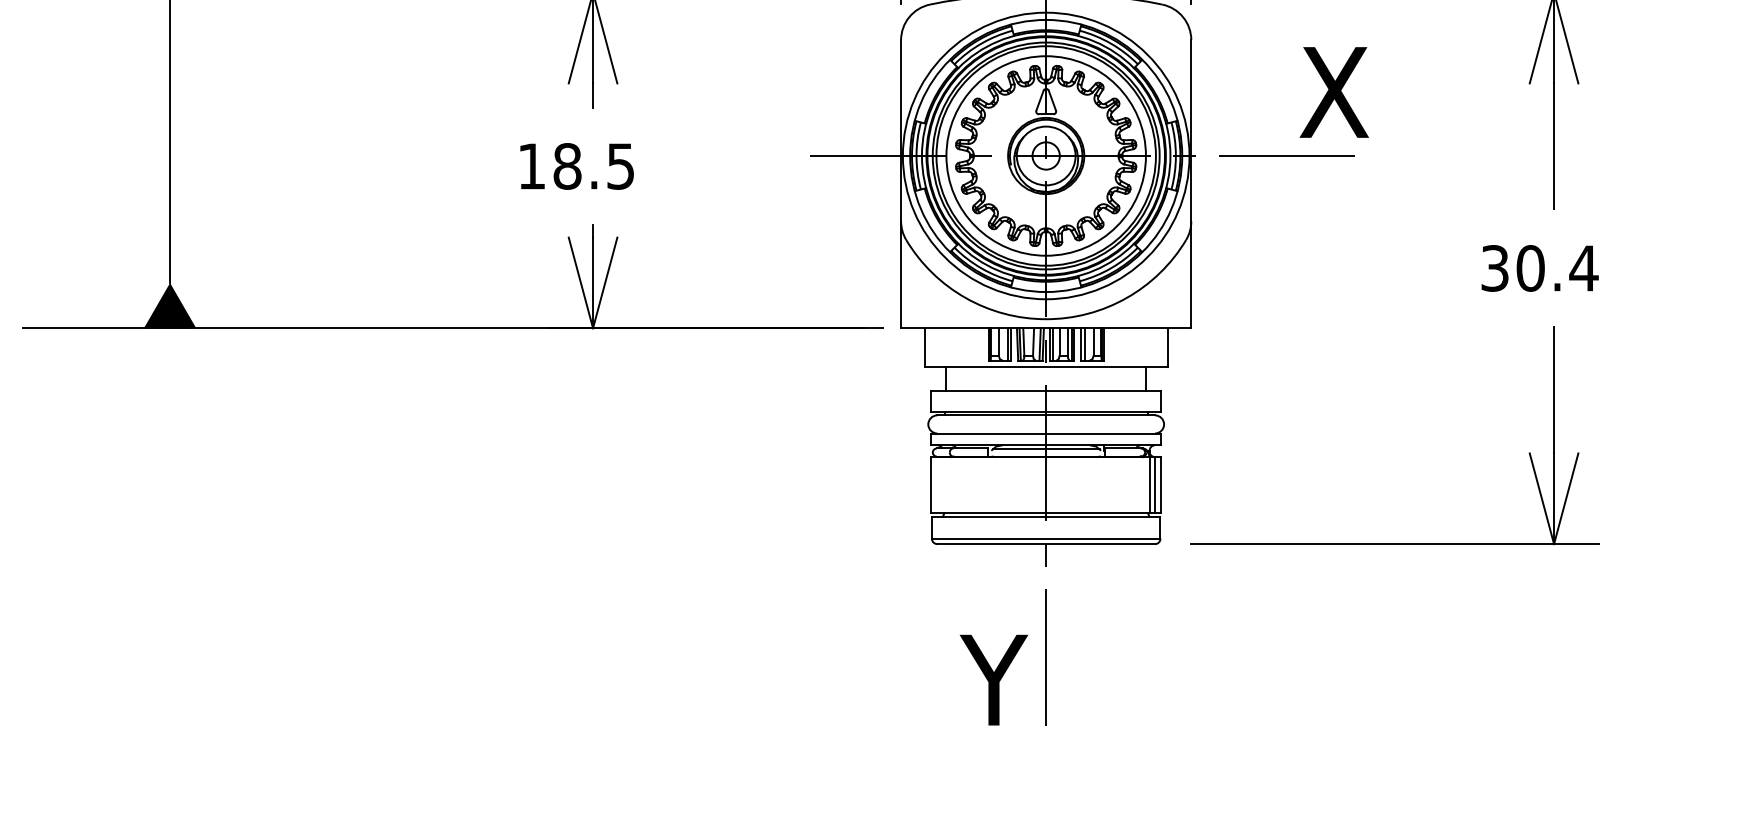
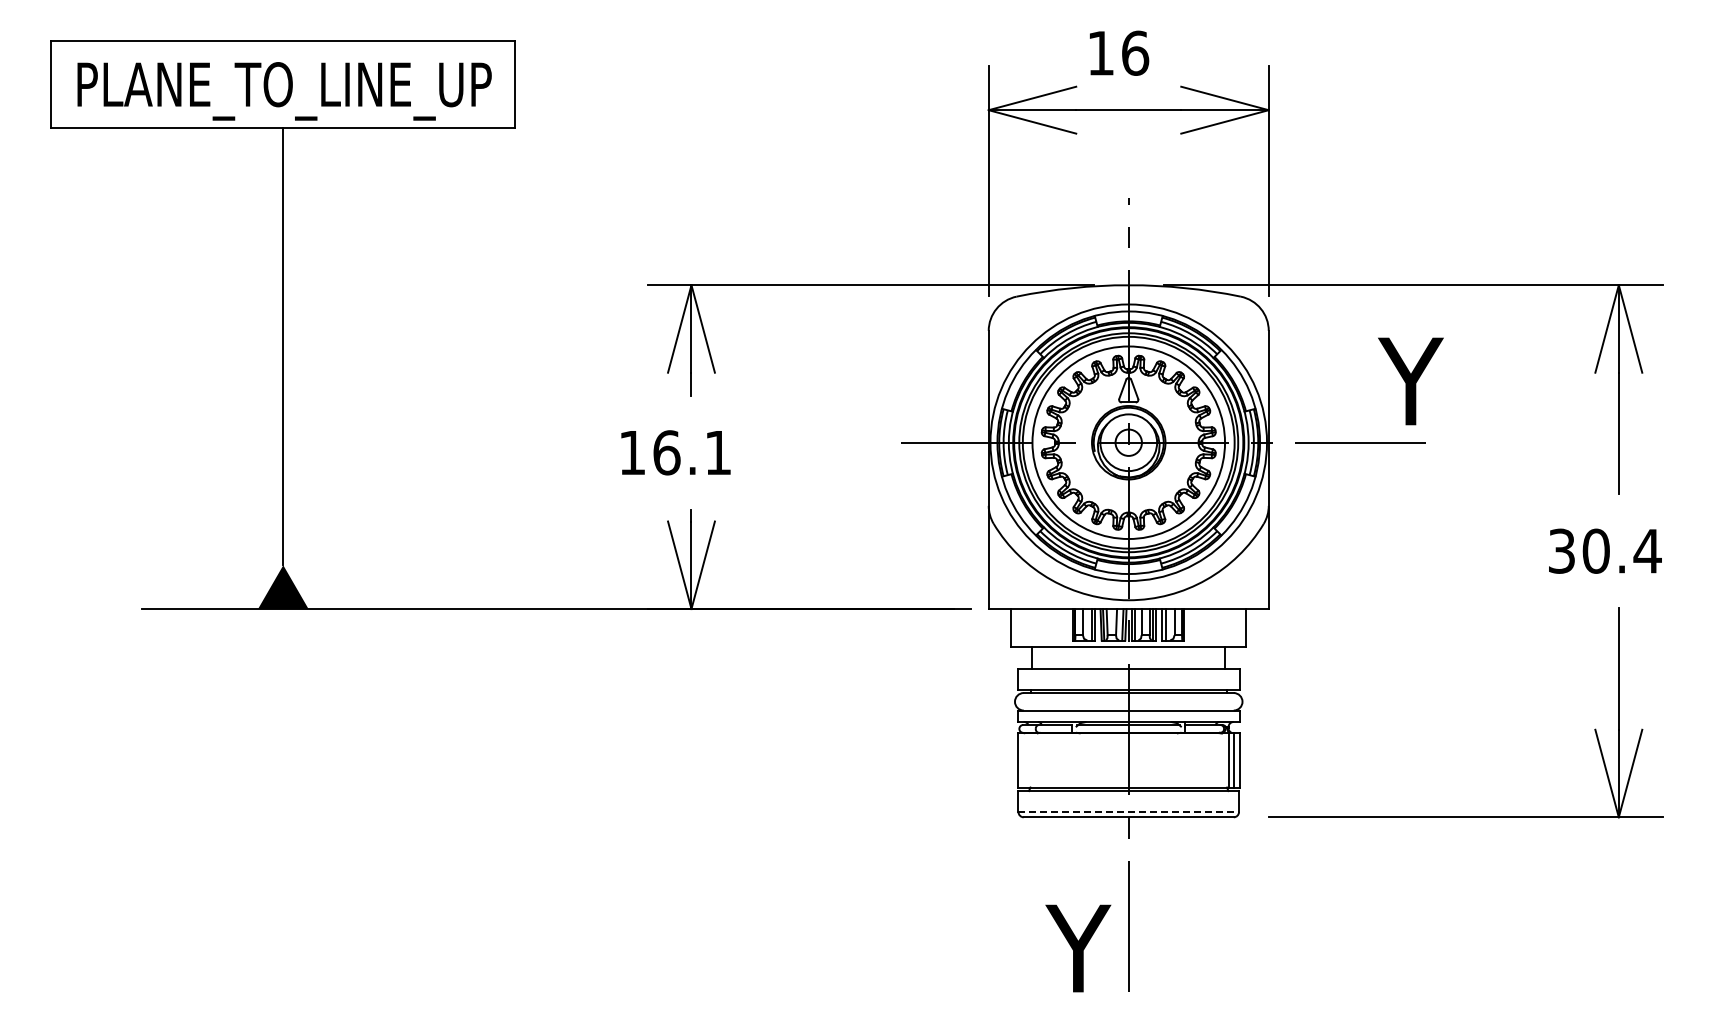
text: (1336, 92) -> (1408, 381), X -> Y
text: (593, 166) -> (691, 452), 18.5 -> 16.1
line: (1046, 539) -> (1129, 812), solid -> dashed

